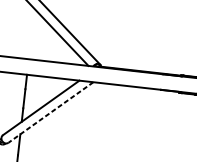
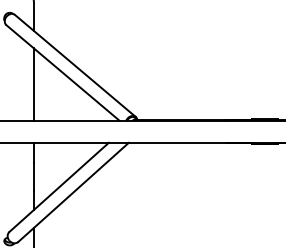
line: (31, 34) -> (33, 84), added
line: (50, 112) -> (73, 192), dashed -> solid

